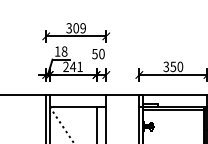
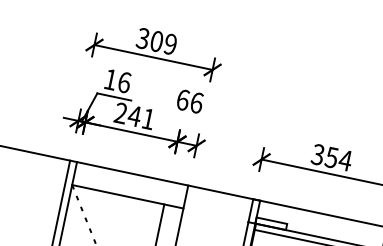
text: (64, 51) -> (124, 82), 18 -> 16
text: (98, 53) -> (190, 100), 50 -> 66
text: (180, 66) -> (346, 159), 350 -> 354

